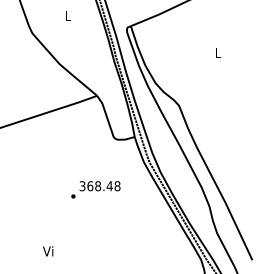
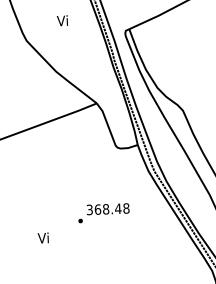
text: (67, 15) -> (62, 20), L -> Vi
text: (95, 189) -> (103, 212), moved
text: (48, 251) -> (43, 238), moved

